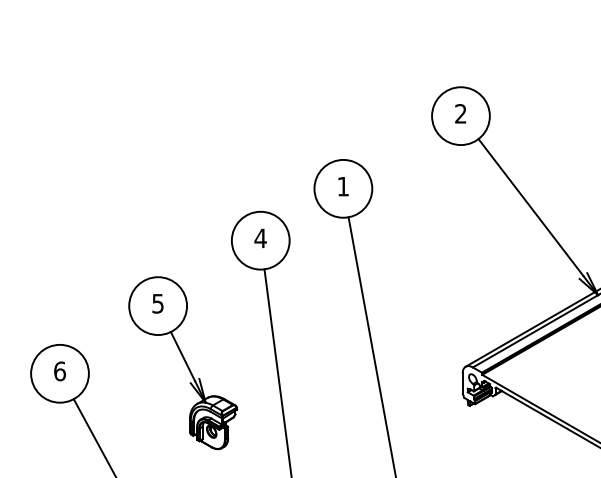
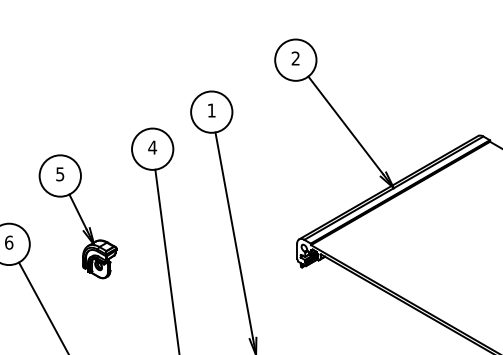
part: (182, 362) -> (77, 216), moved

